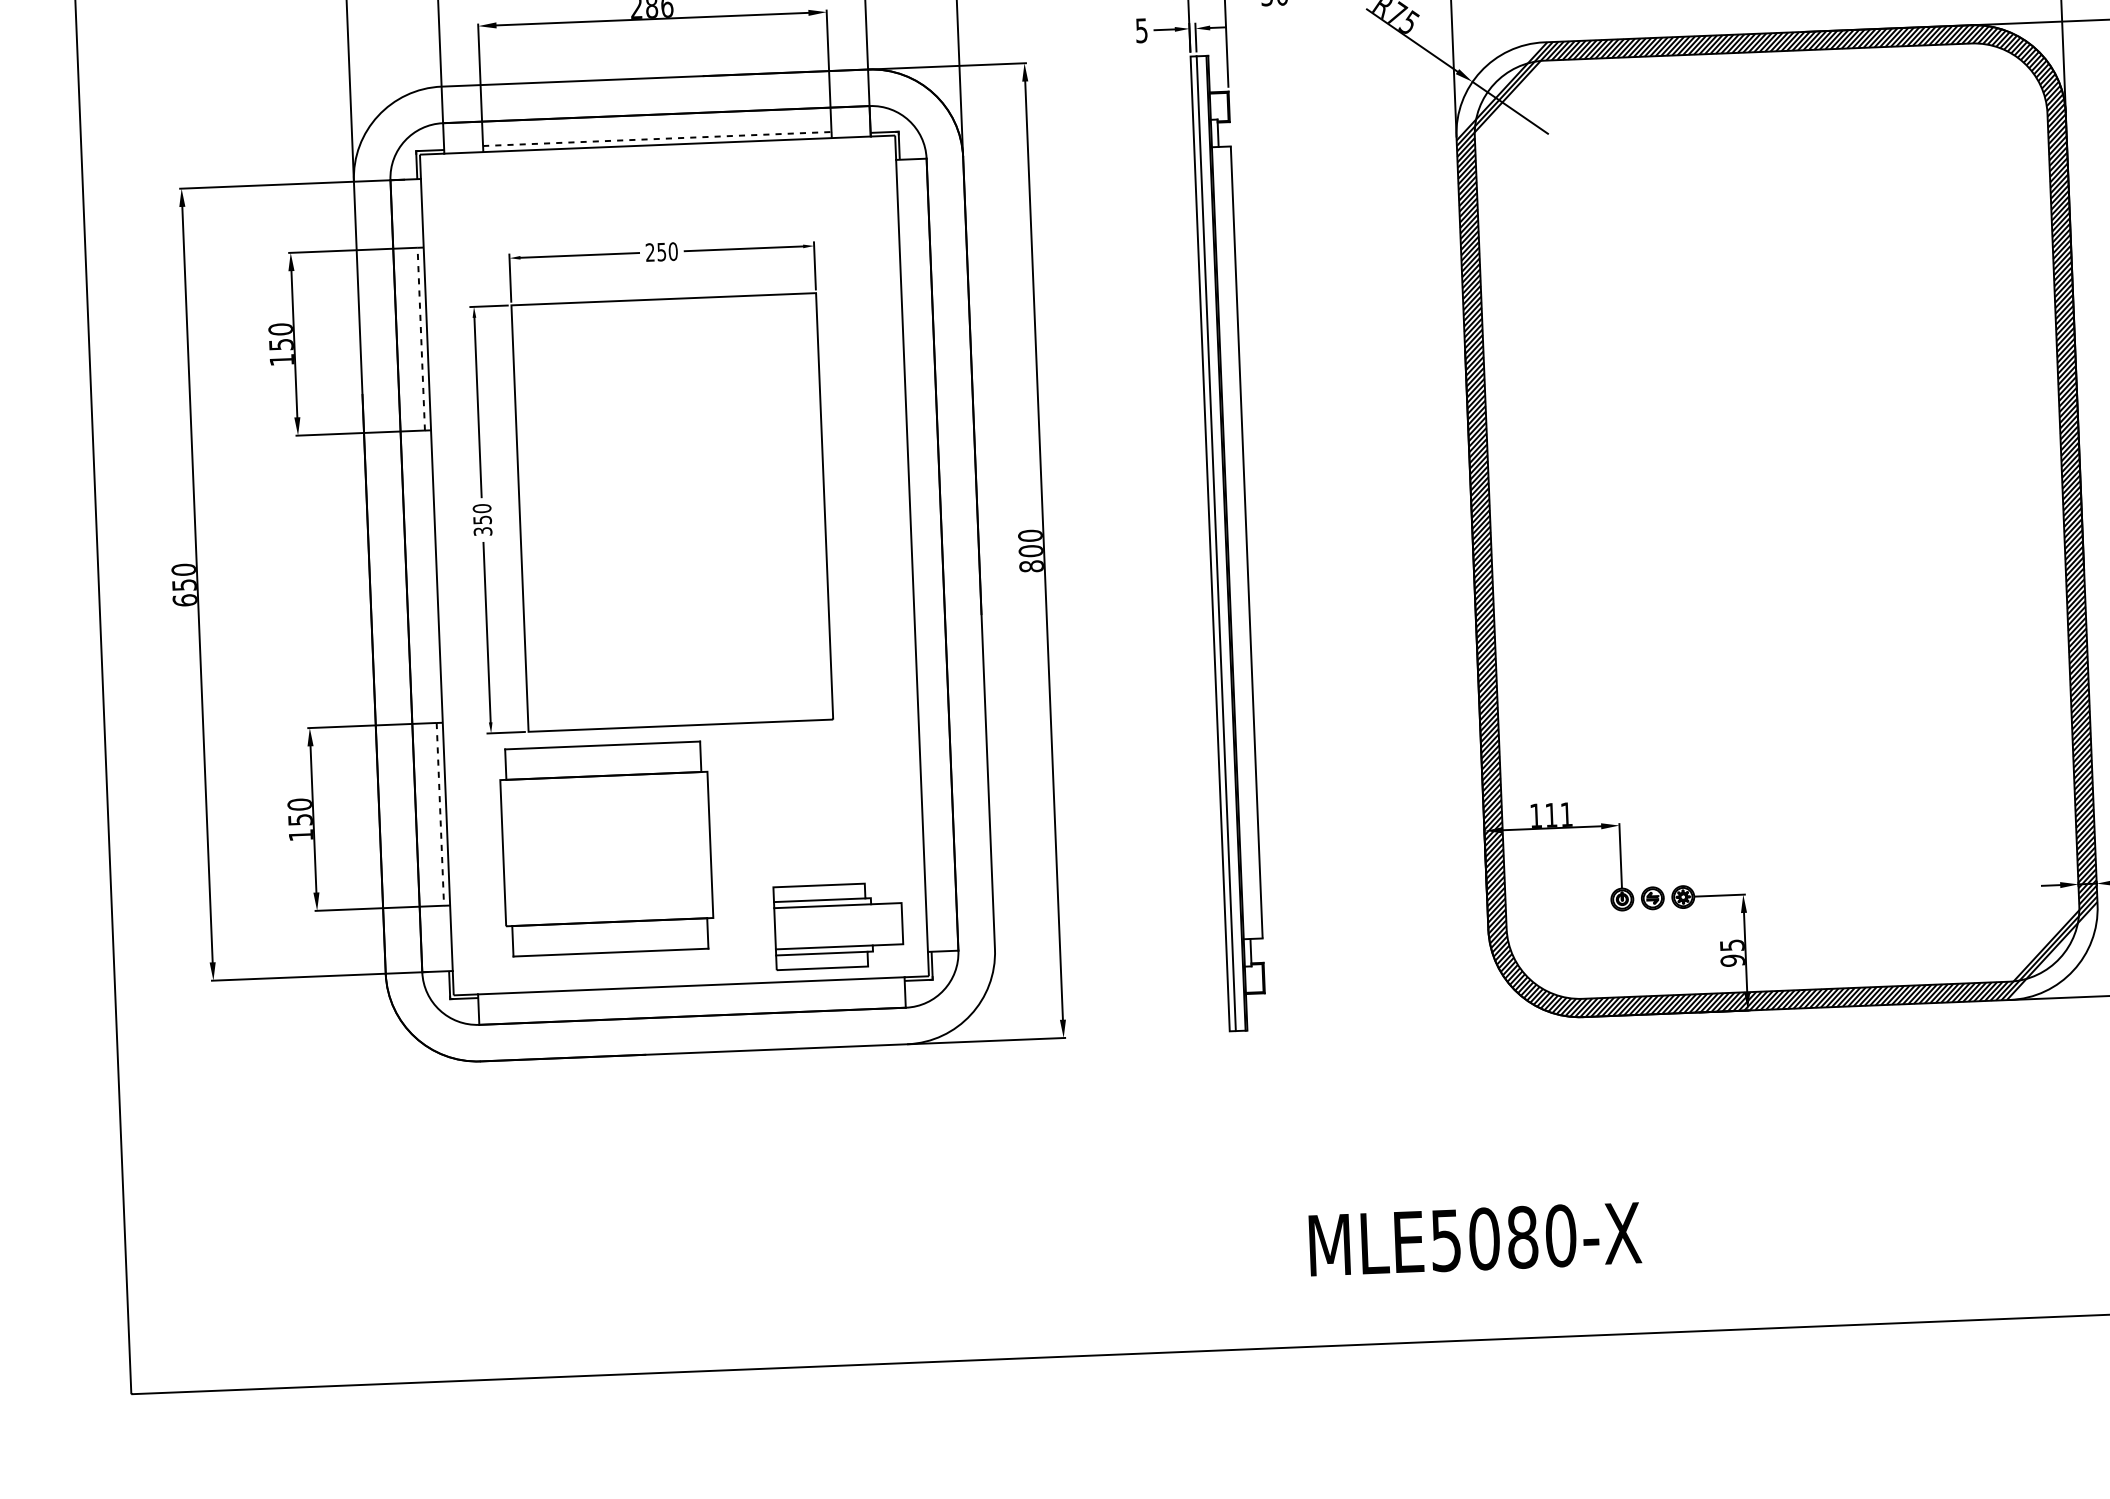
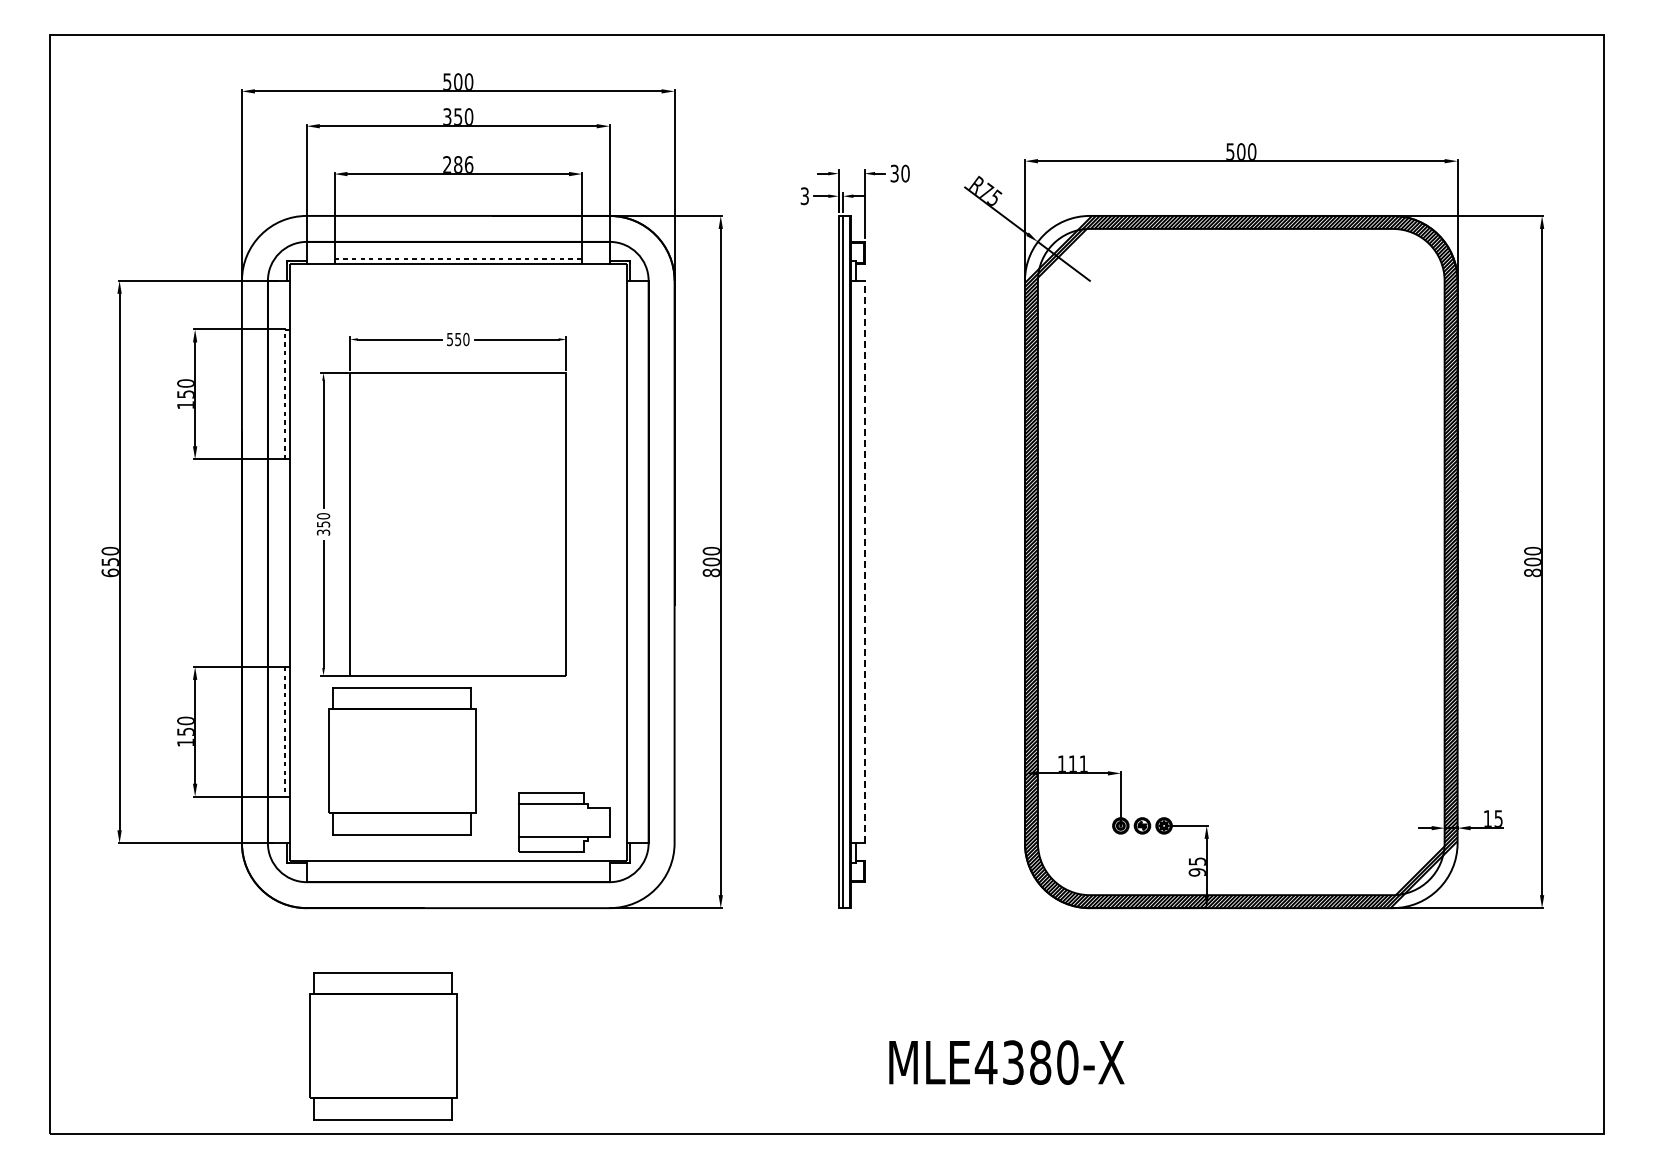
text: (1141, 29) -> (804, 195), 5 -> 3
text: (649, 252) -> (449, 339), 250 -> 550
line: (1246, 541) -> (864, 561), solid -> dashed
line: (822, 905) -> (553, 807), removed
line: (821, 953) -> (551, 841), removed
text: (1464, 1239) -> (999, 1062), MLE5080-X -> MLE4380-X
part: (596, 1251) -> (383, 1046), added

